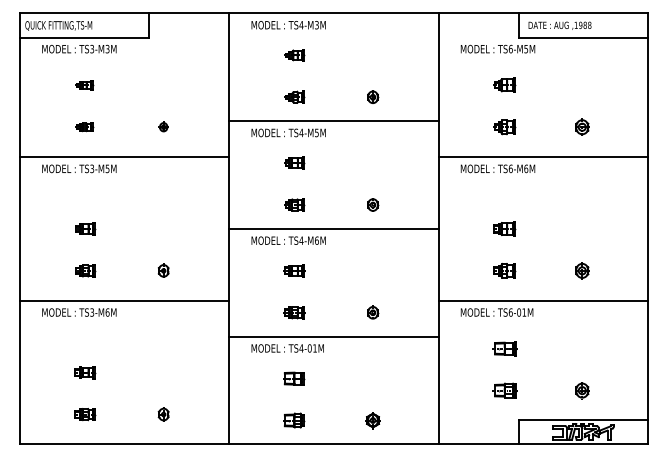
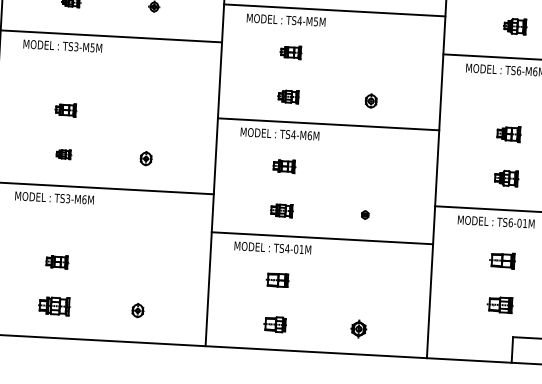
part: (85, 270) -> (63, 153), size x0.7
part: (373, 312) -> (365, 214), size x0.6
part: (85, 414) -> (55, 306), size x1.4

